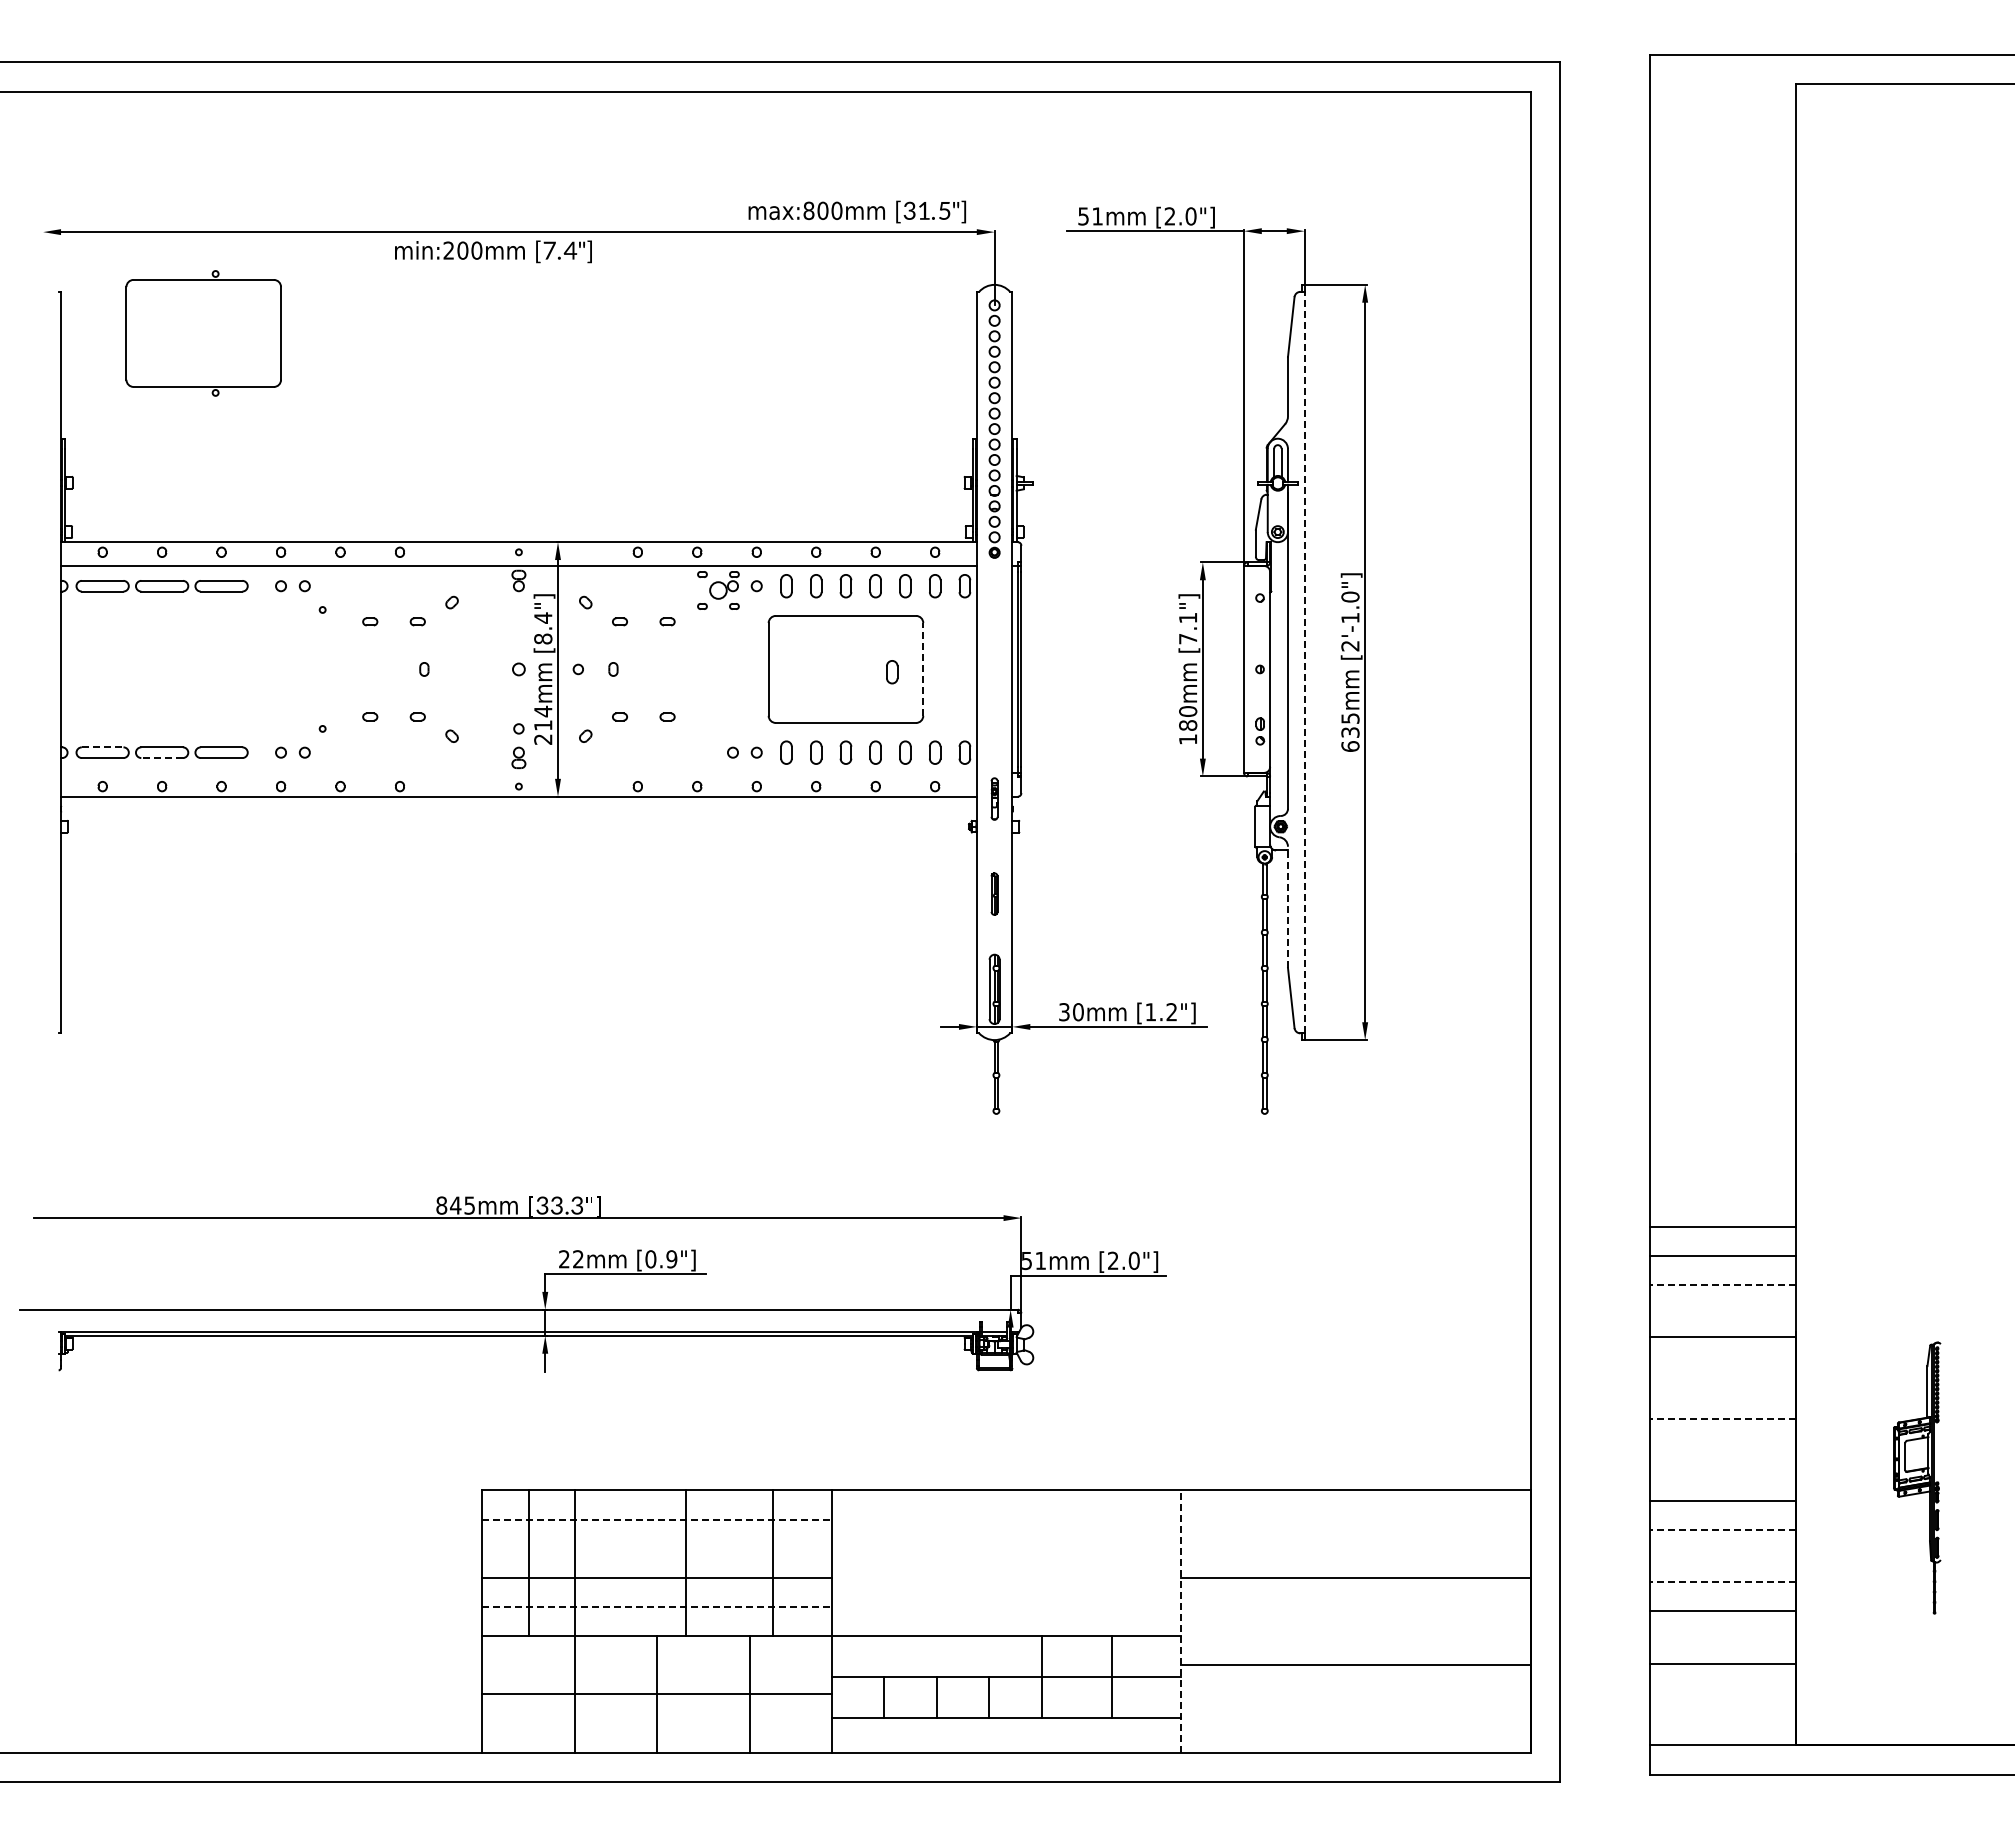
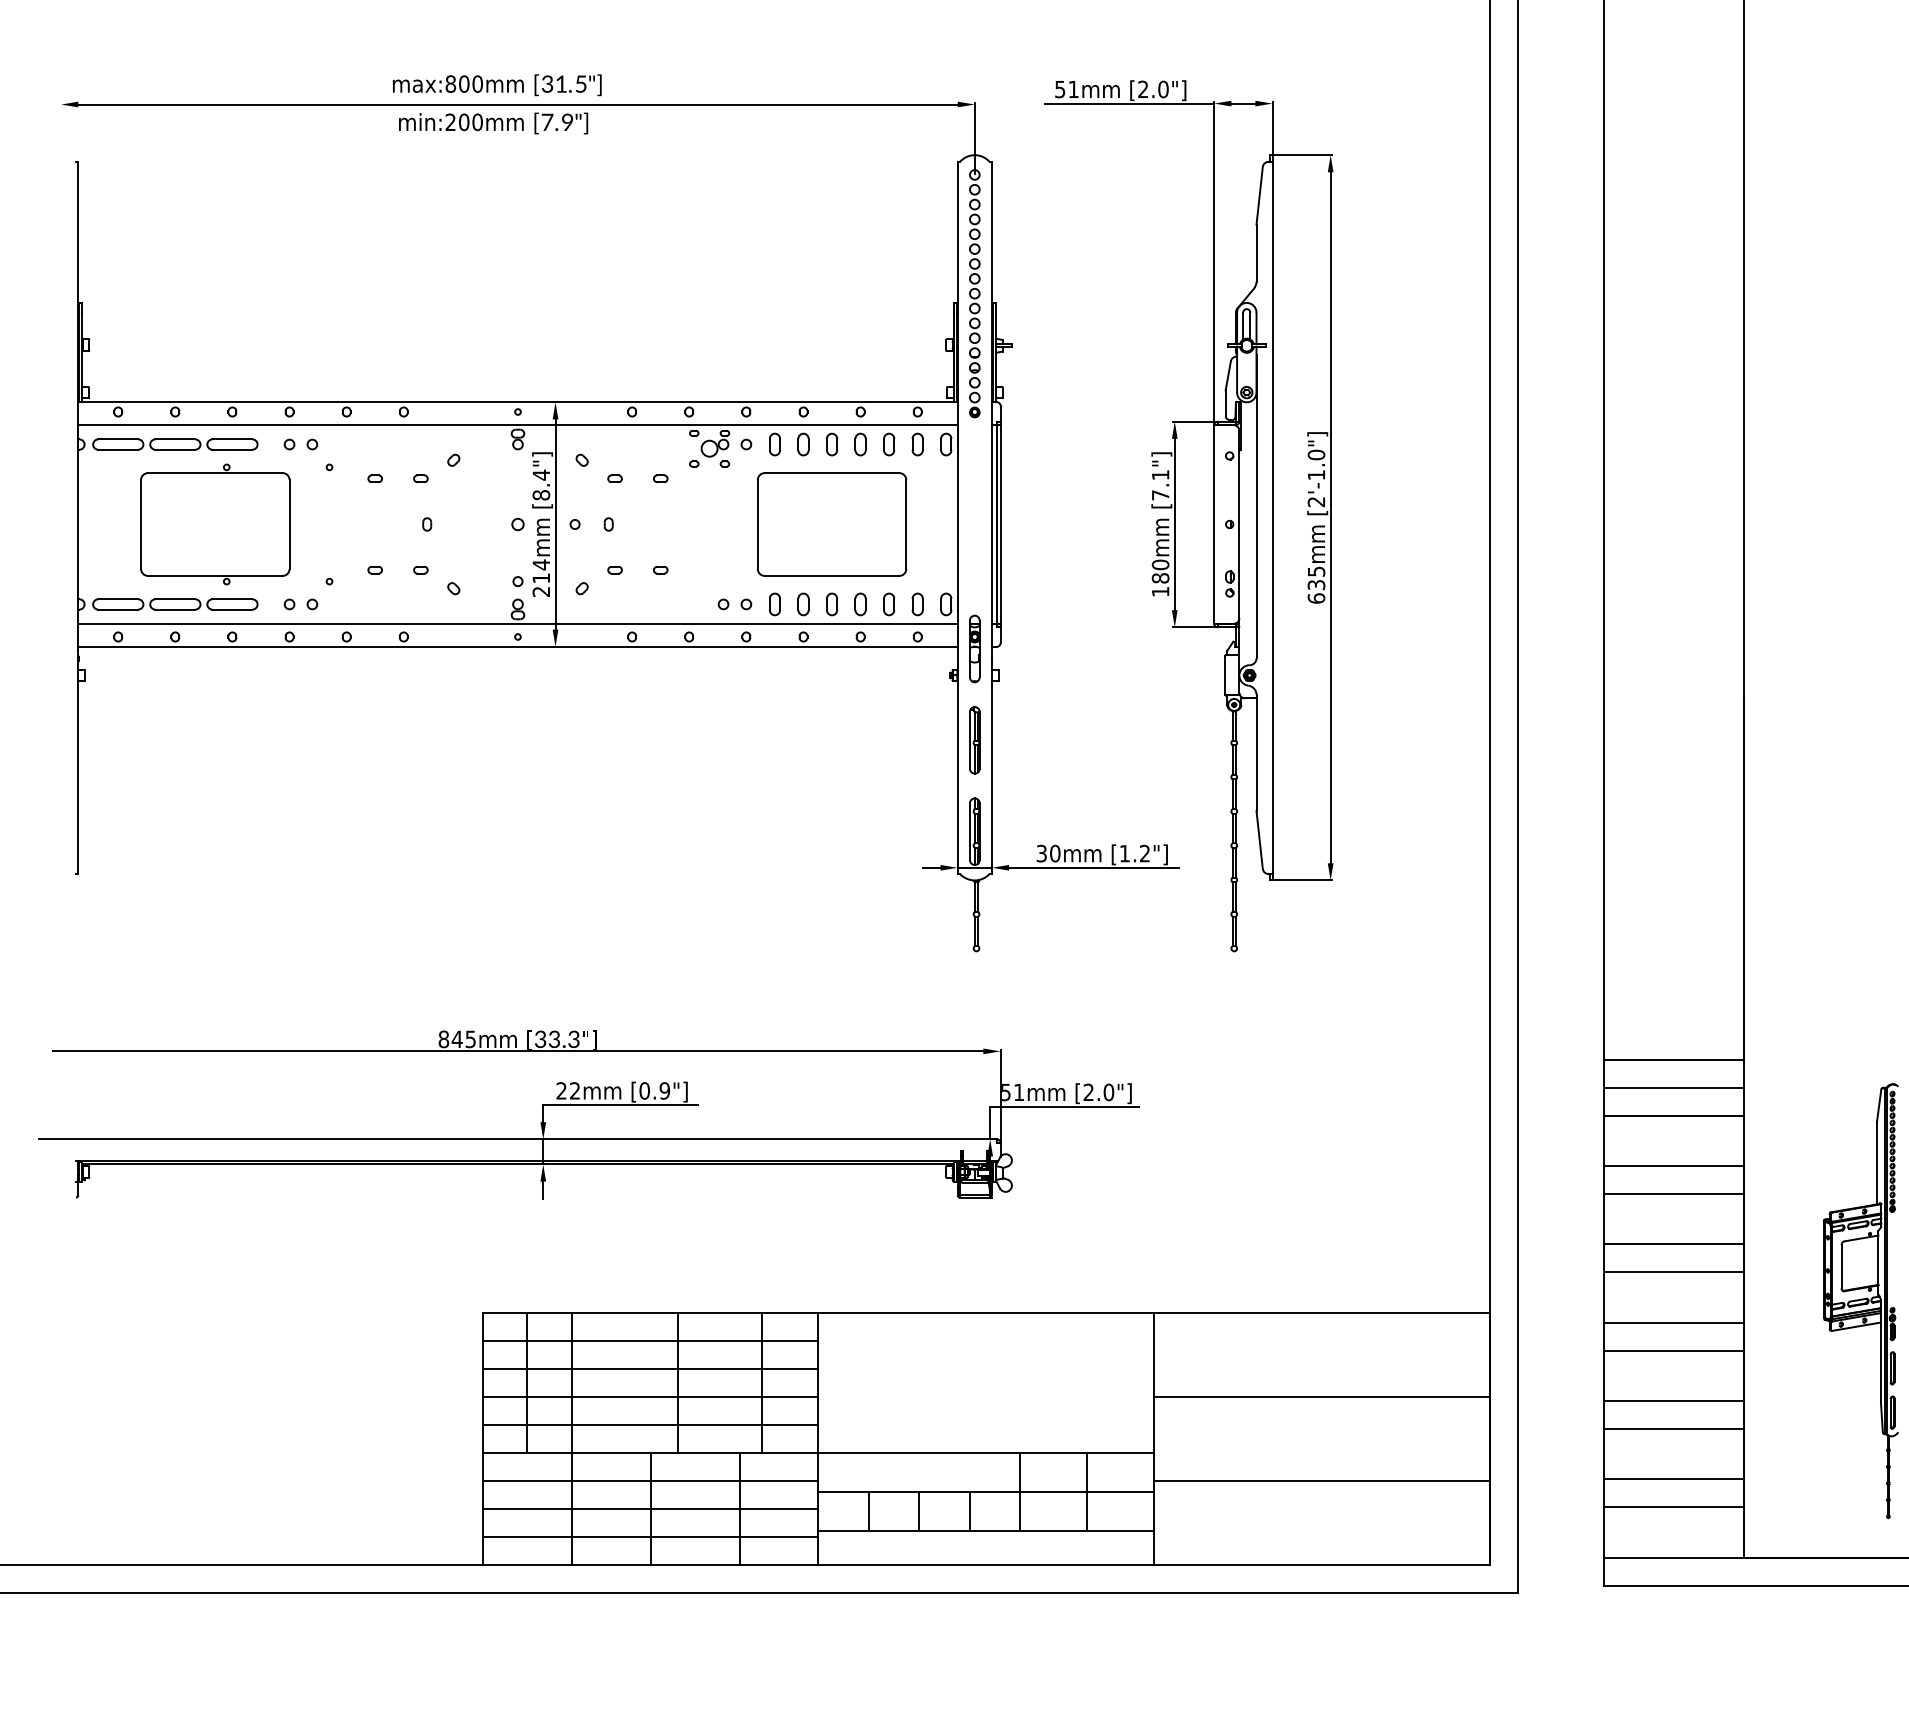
text: (856, 211) -> (496, 84), moved
text: (570, 250) -> (567, 122), 4 -> 9
part: (203, 333) -> (215, 524), moved
line: (1304, 662) -> (1272, 517), dashed -> solid
line: (923, 668) -> (906, 523), dashed -> solid
part: (892, 672) -> (876, 527), removed
line: (102, 747) -> (118, 599), dashed -> solid
line: (162, 758) -> (175, 610), dashed -> solid
line: (518, 772) -> (517, 623), added
part: (994, 798) -> (974, 648), size x1.67
part: (994, 893) -> (974, 739), size x1.67
line: (1287, 907) -> (1256, 753), dashed -> solid
line: (1723, 1285) -> (1674, 1116), dashed -> solid
line: (1722, 1366) -> (1673, 1193), added
line: (1723, 1419) -> (1674, 1244), dashed -> solid
line: (1722, 1448) -> (1673, 1272), added
part: (1917, 1477) -> (1861, 1300), size x1.67
line: (656, 1519) -> (650, 1340), dashed -> solid
line: (1723, 1529) -> (1674, 1350), dashed -> solid
line: (656, 1548) -> (650, 1368), added
line: (1723, 1582) -> (1674, 1401), dashed -> solid
line: (656, 1606) -> (650, 1424), dashed -> solid
line: (1181, 1621) -> (1154, 1438), dashed -> solid
line: (656, 1665) -> (650, 1481), added
line: (1722, 1692) -> (1673, 1506), added
line: (656, 1723) -> (650, 1536), added

